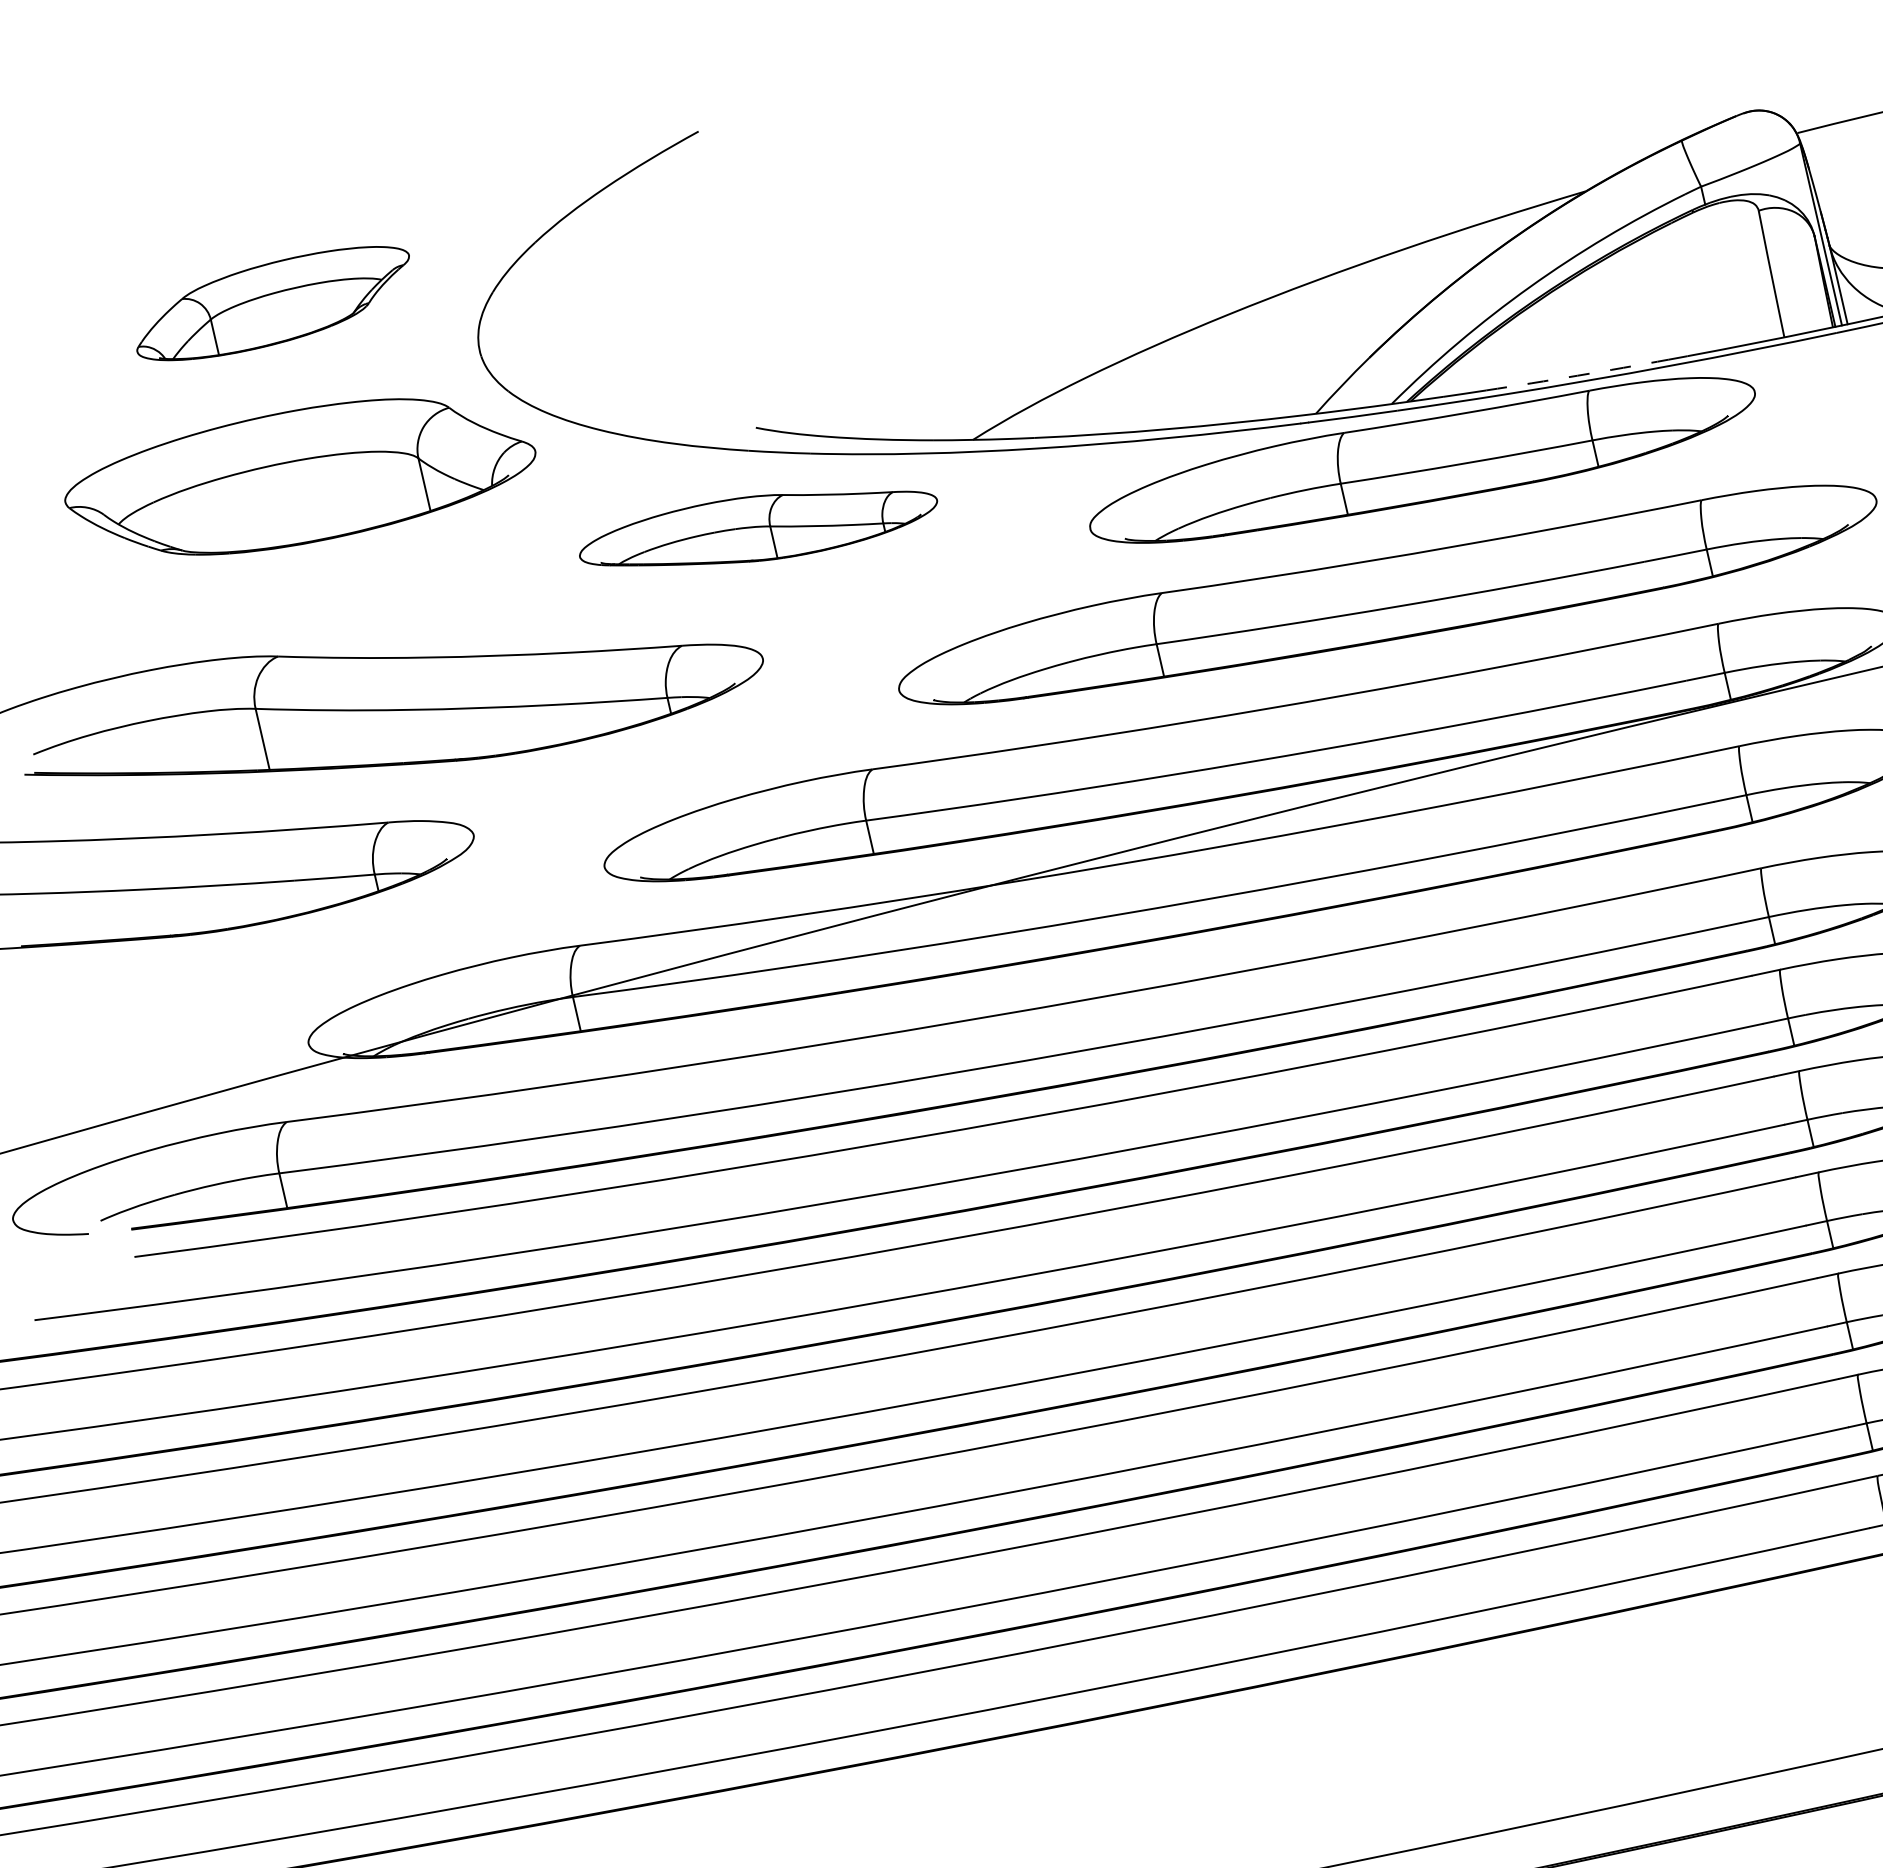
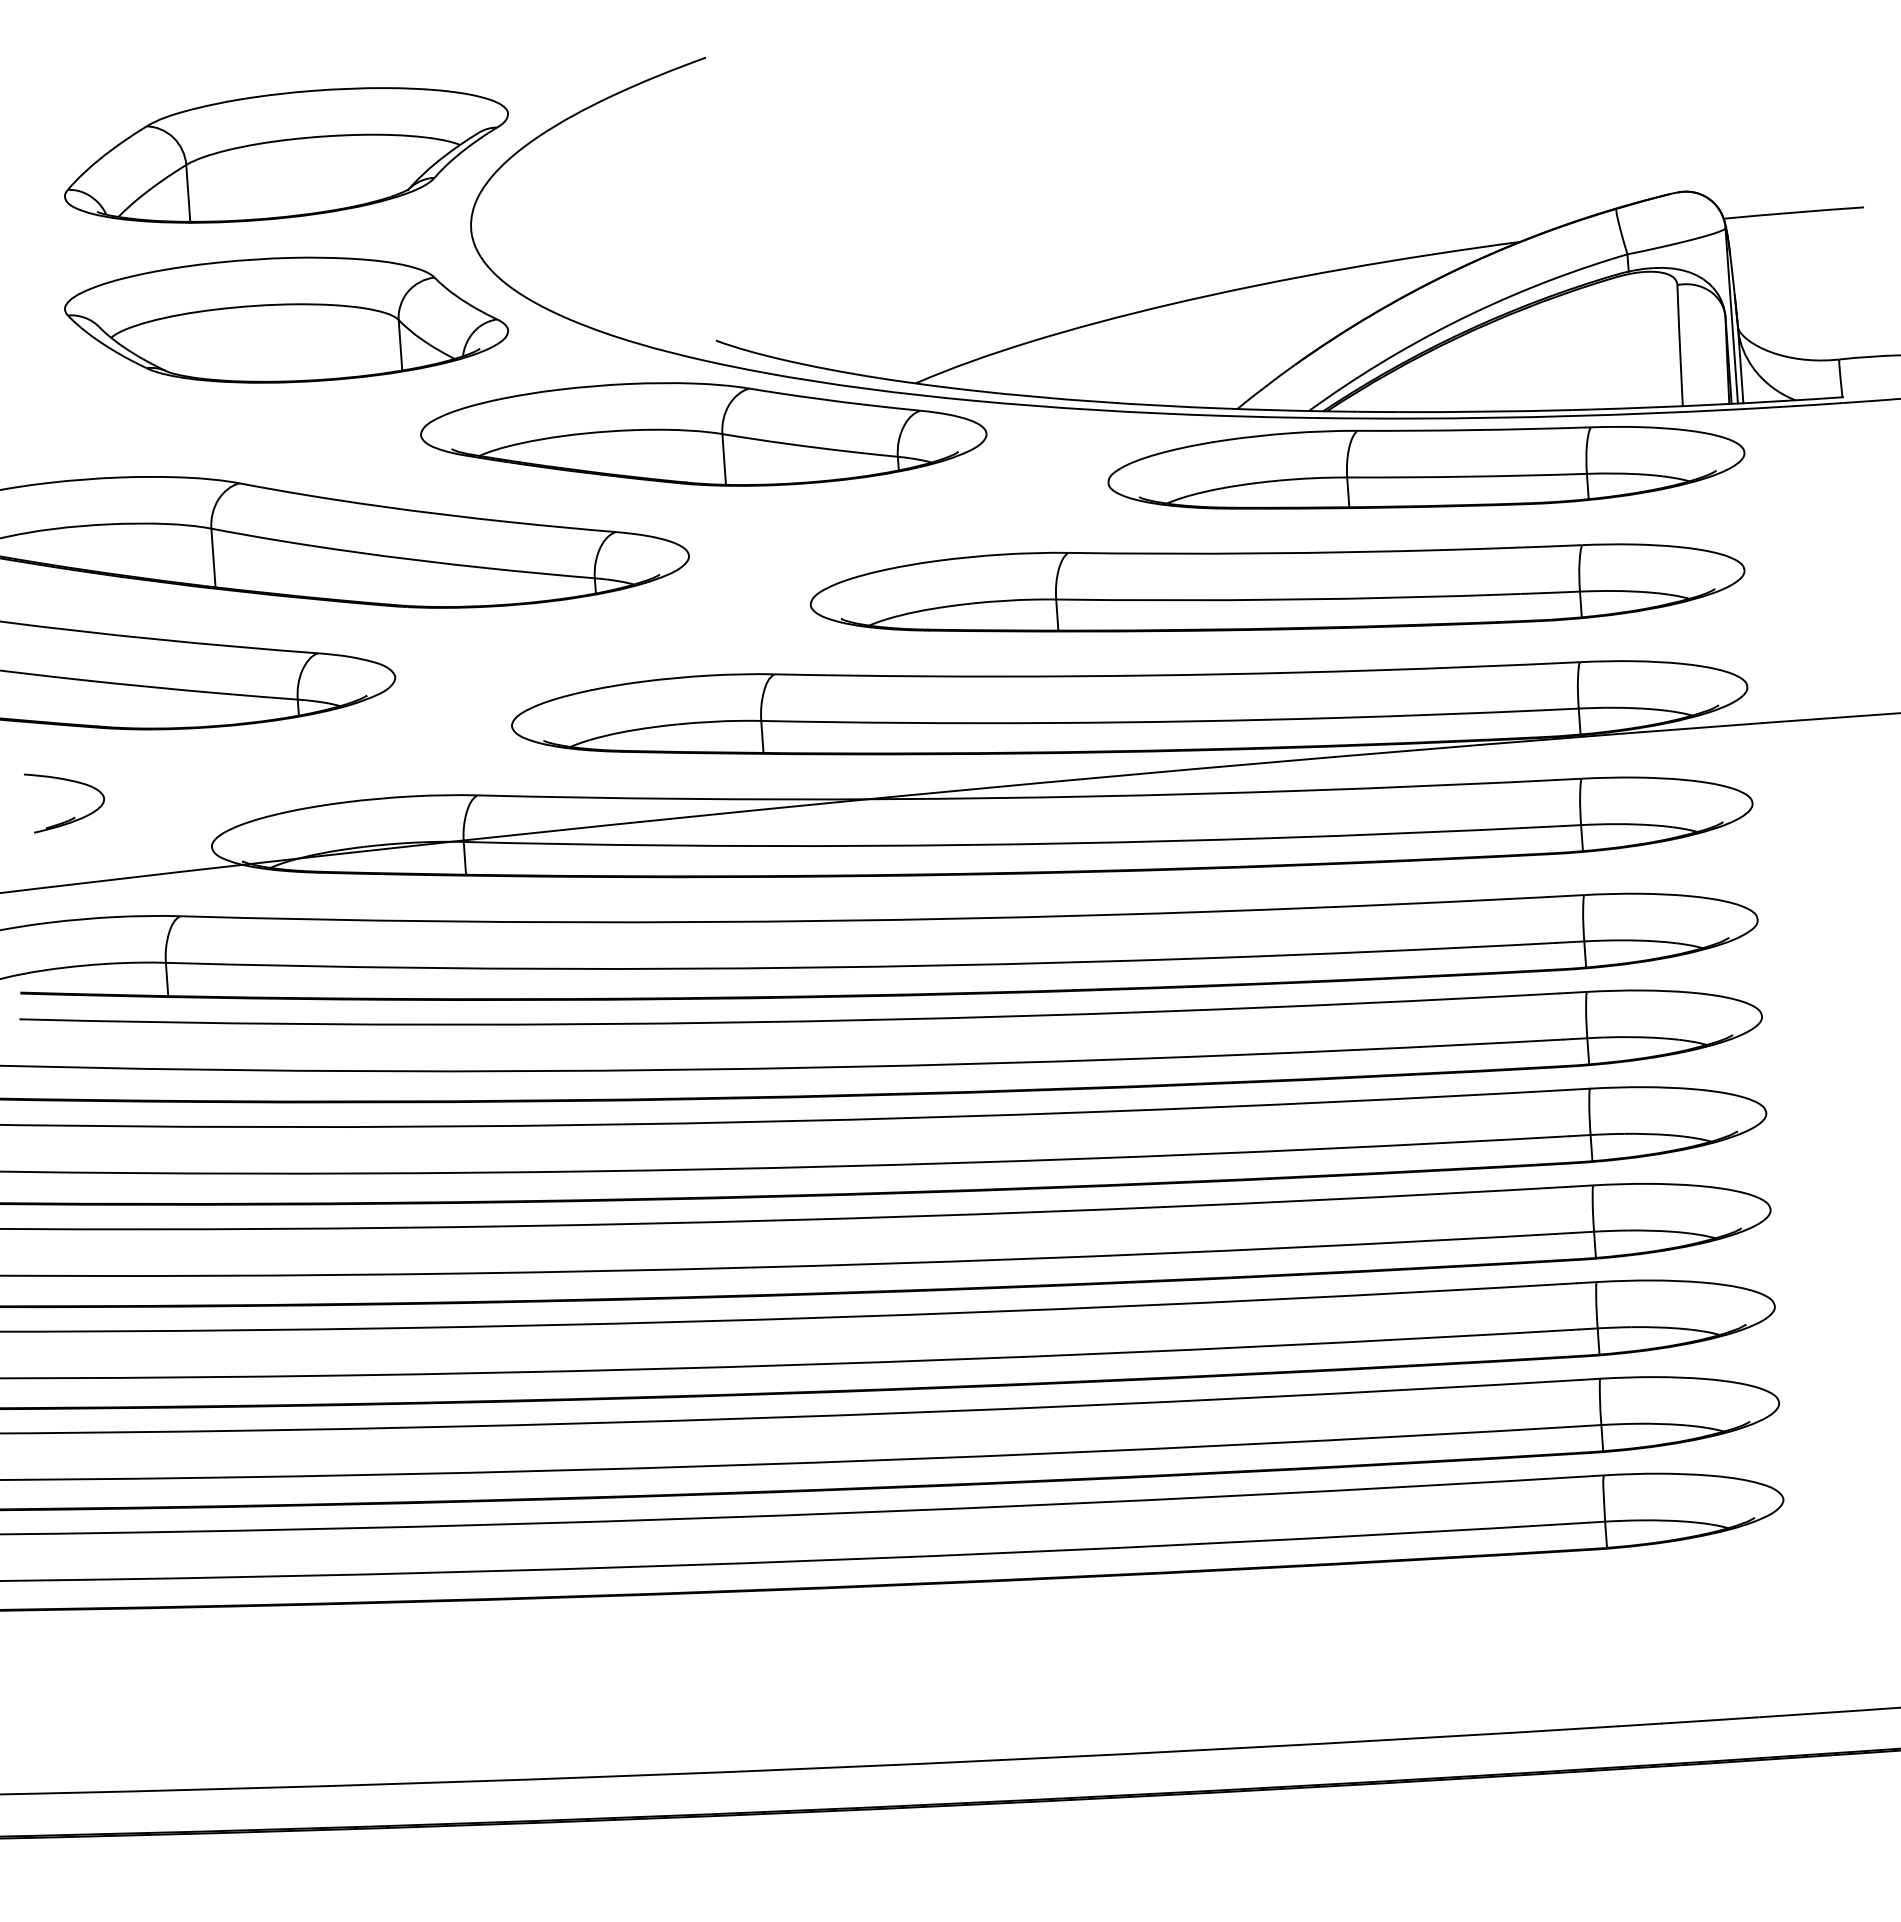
part: (273, 303) -> (286, 155), size x1.67
arc: (1577, 375) -> (1485, 411), dashed -> solid
part: (1422, 460) -> (1426, 467), moved
part: (758, 528) -> (703, 434), size x1.67
part: (158, 1034) -> (74, 816), added

